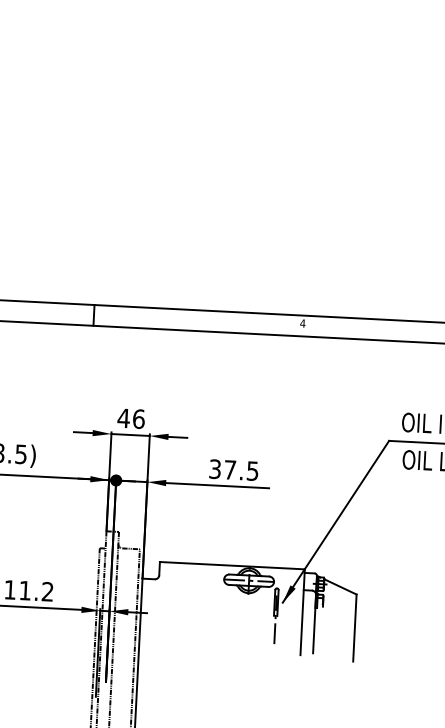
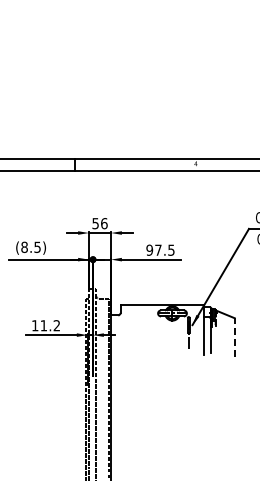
text: (123, 418) -> (95, 223), 46 -> 56
text: (214, 467) -> (149, 249), 37.5 -> 97.5
line: (354, 627) -> (234, 337), solid -> dashed

